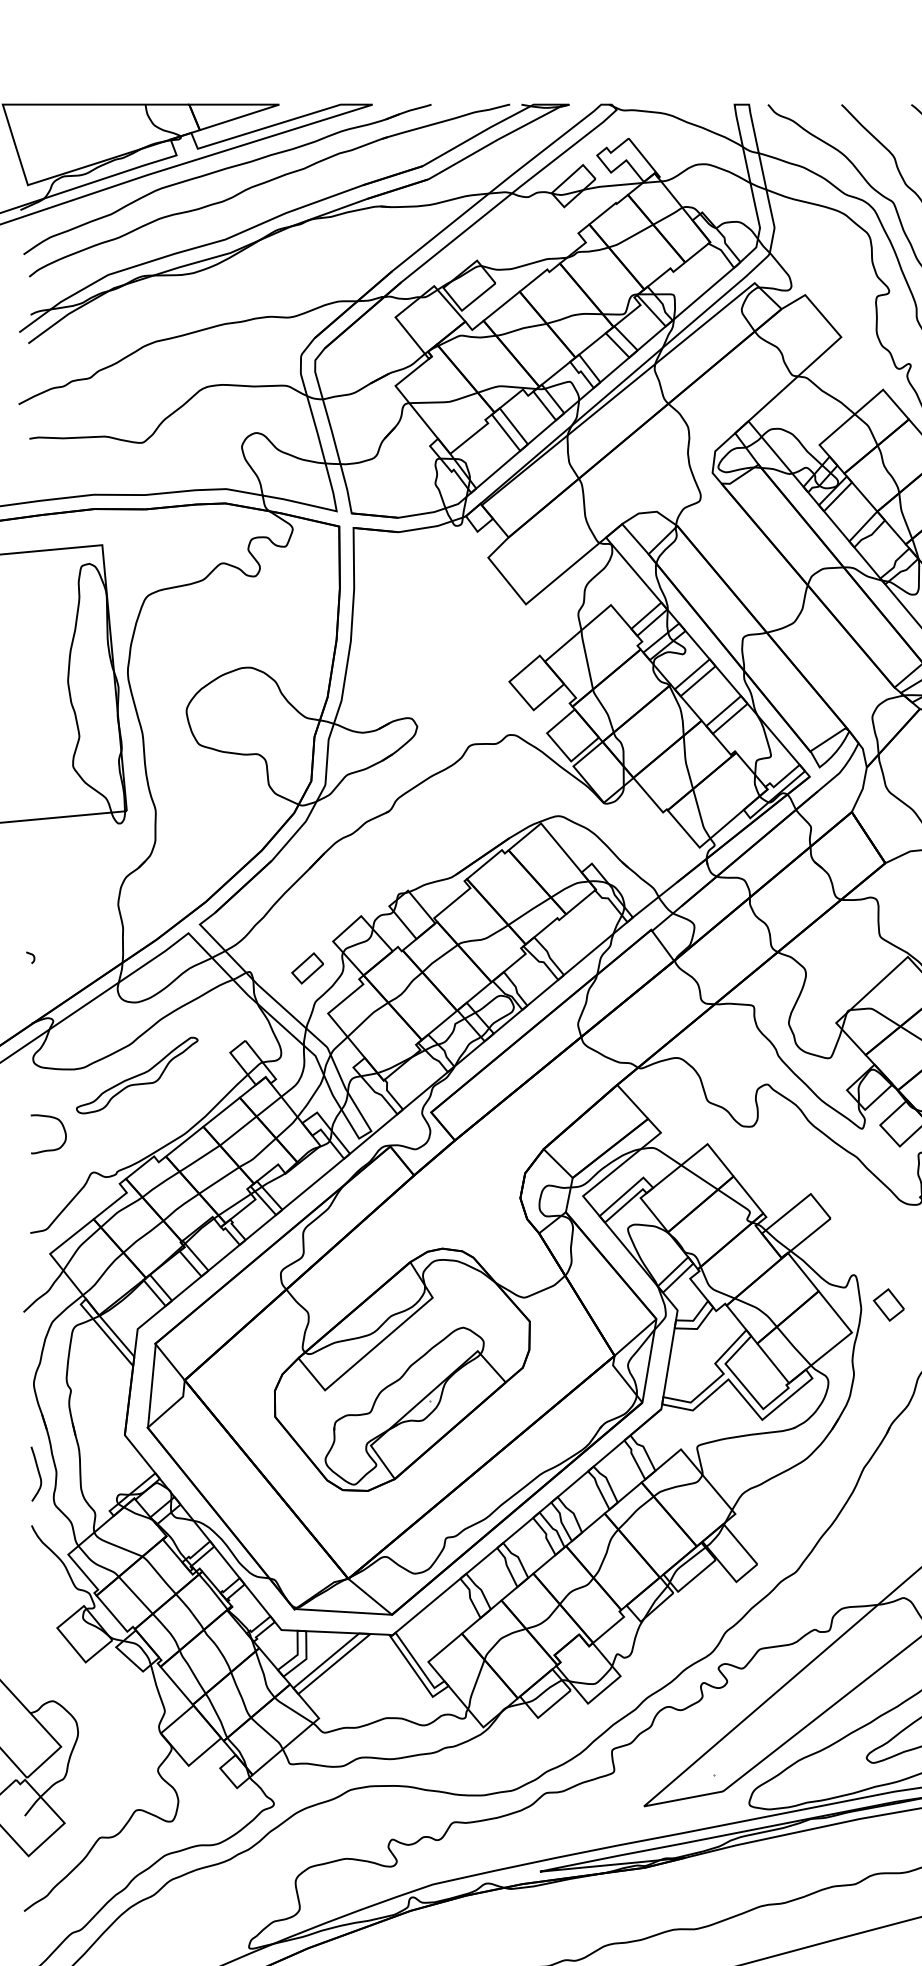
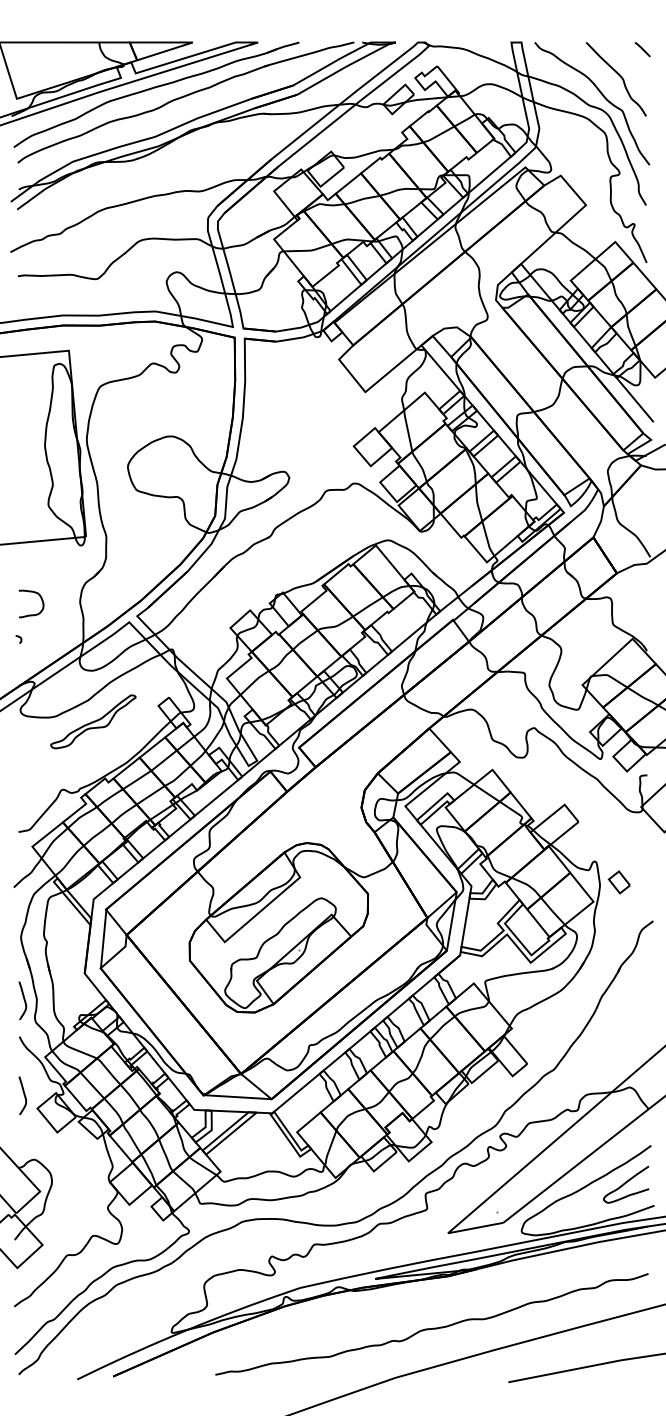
part: (307, 967) -> (212, 646), removed
curve: (63, 1130) -> (41, 601), moved
curve: (37, 1609) -> (23, 1095), added

